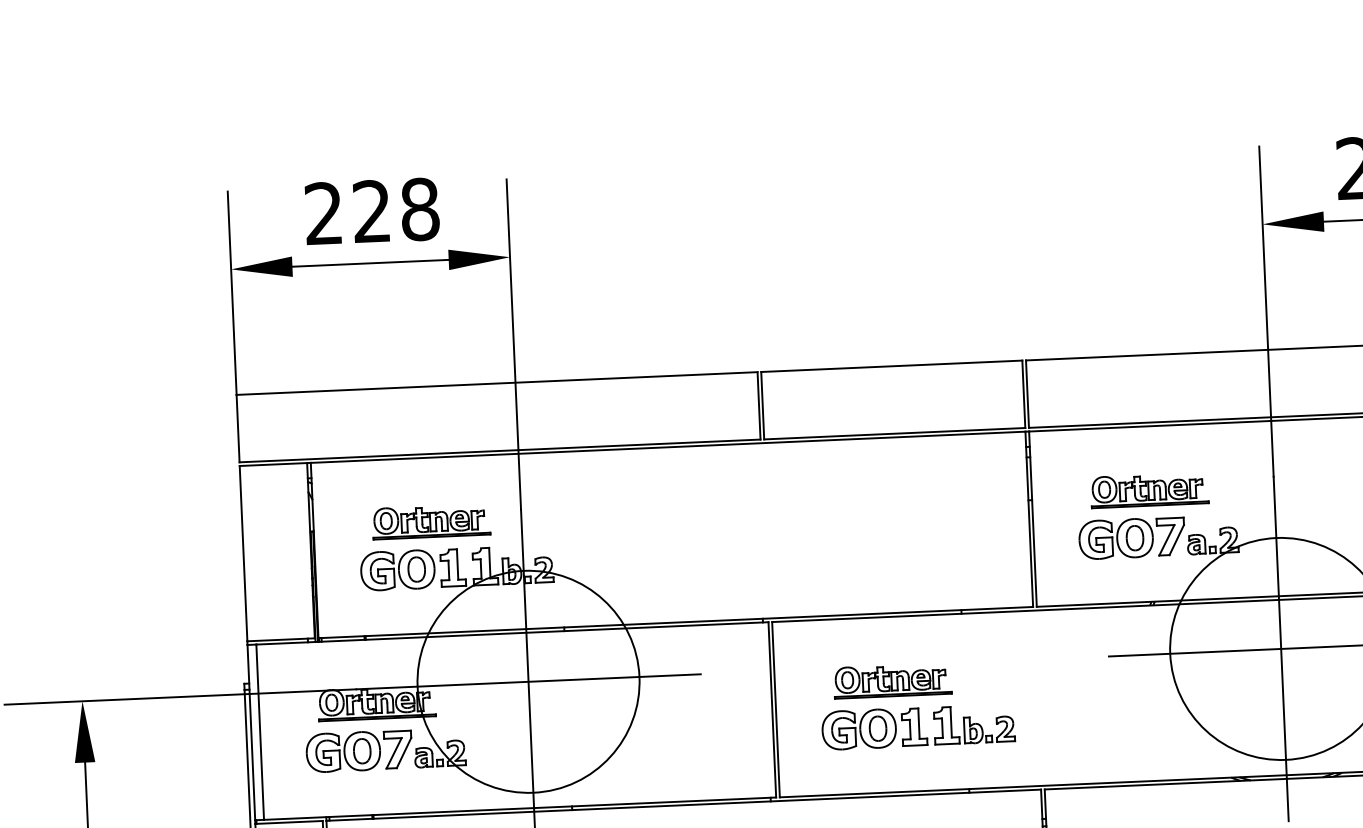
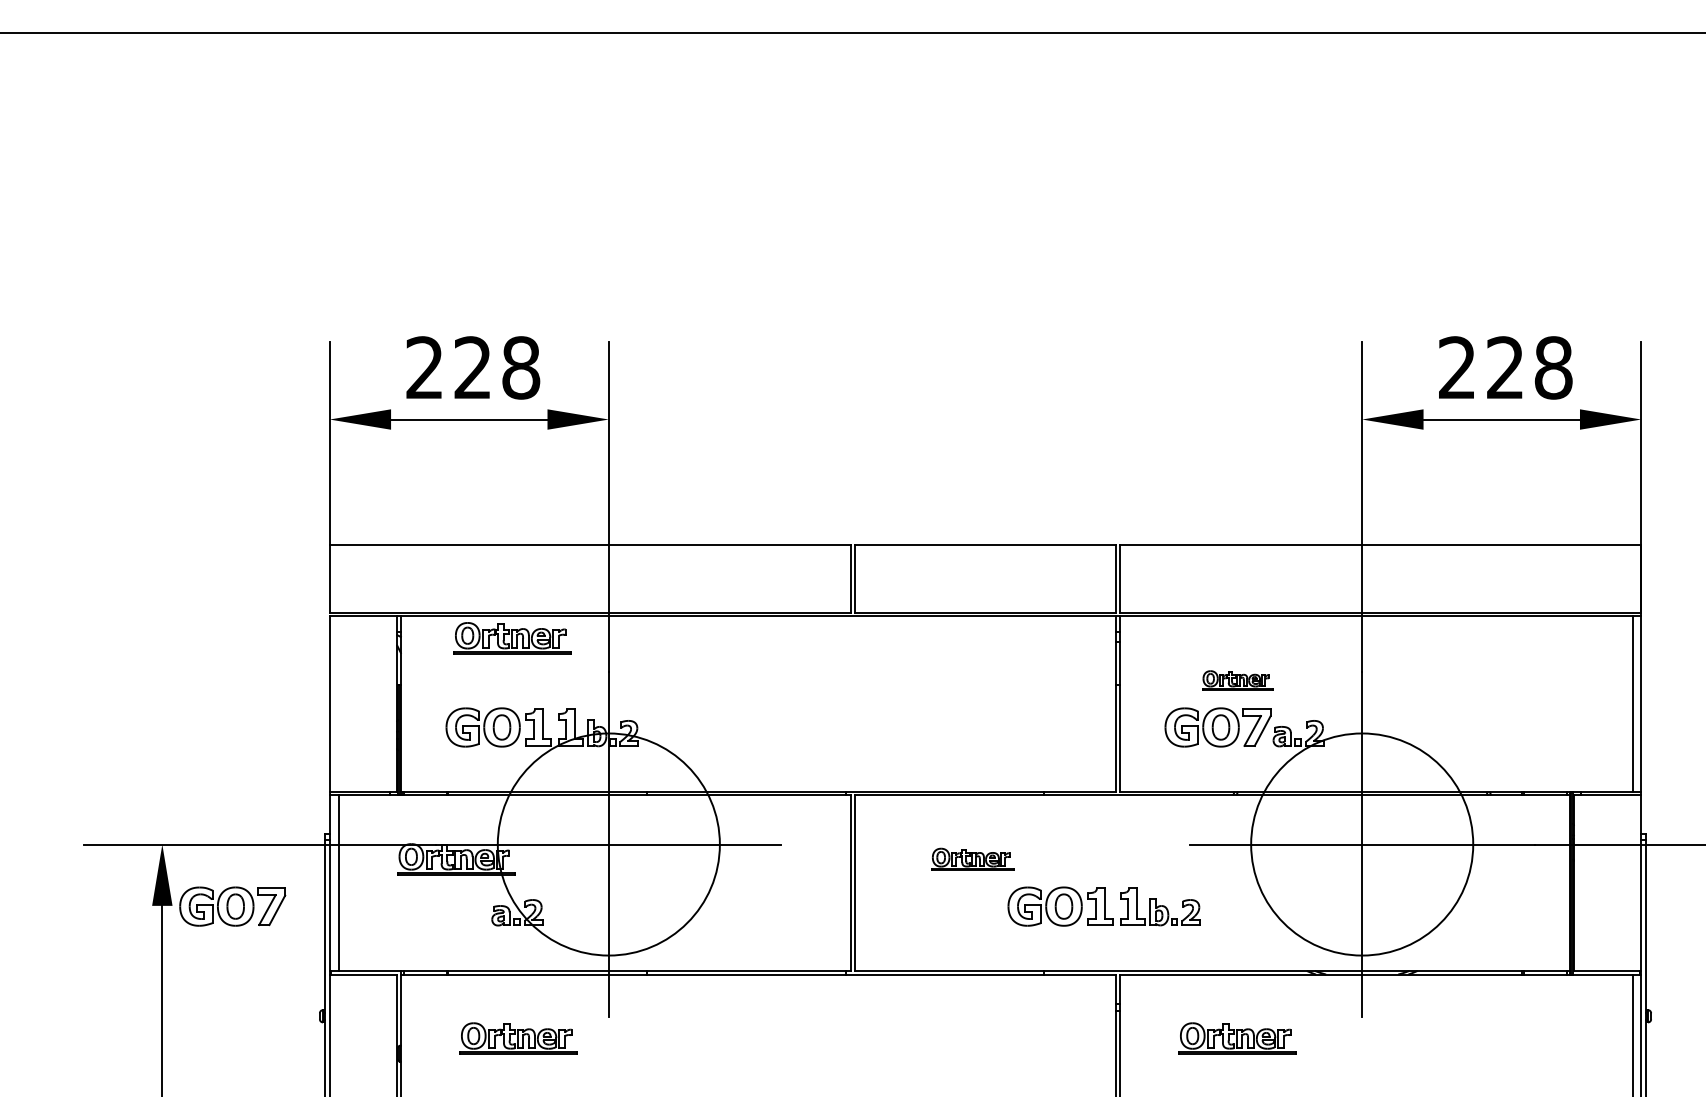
part: (1149, 490) -> (1237, 680), size x0.6
part: (431, 521) -> (512, 638), moved
part: (892, 680) -> (972, 859), size x0.7
part: (917, 726) -> (1103, 906), moved
part: (359, 751) -> (232, 906), moved

